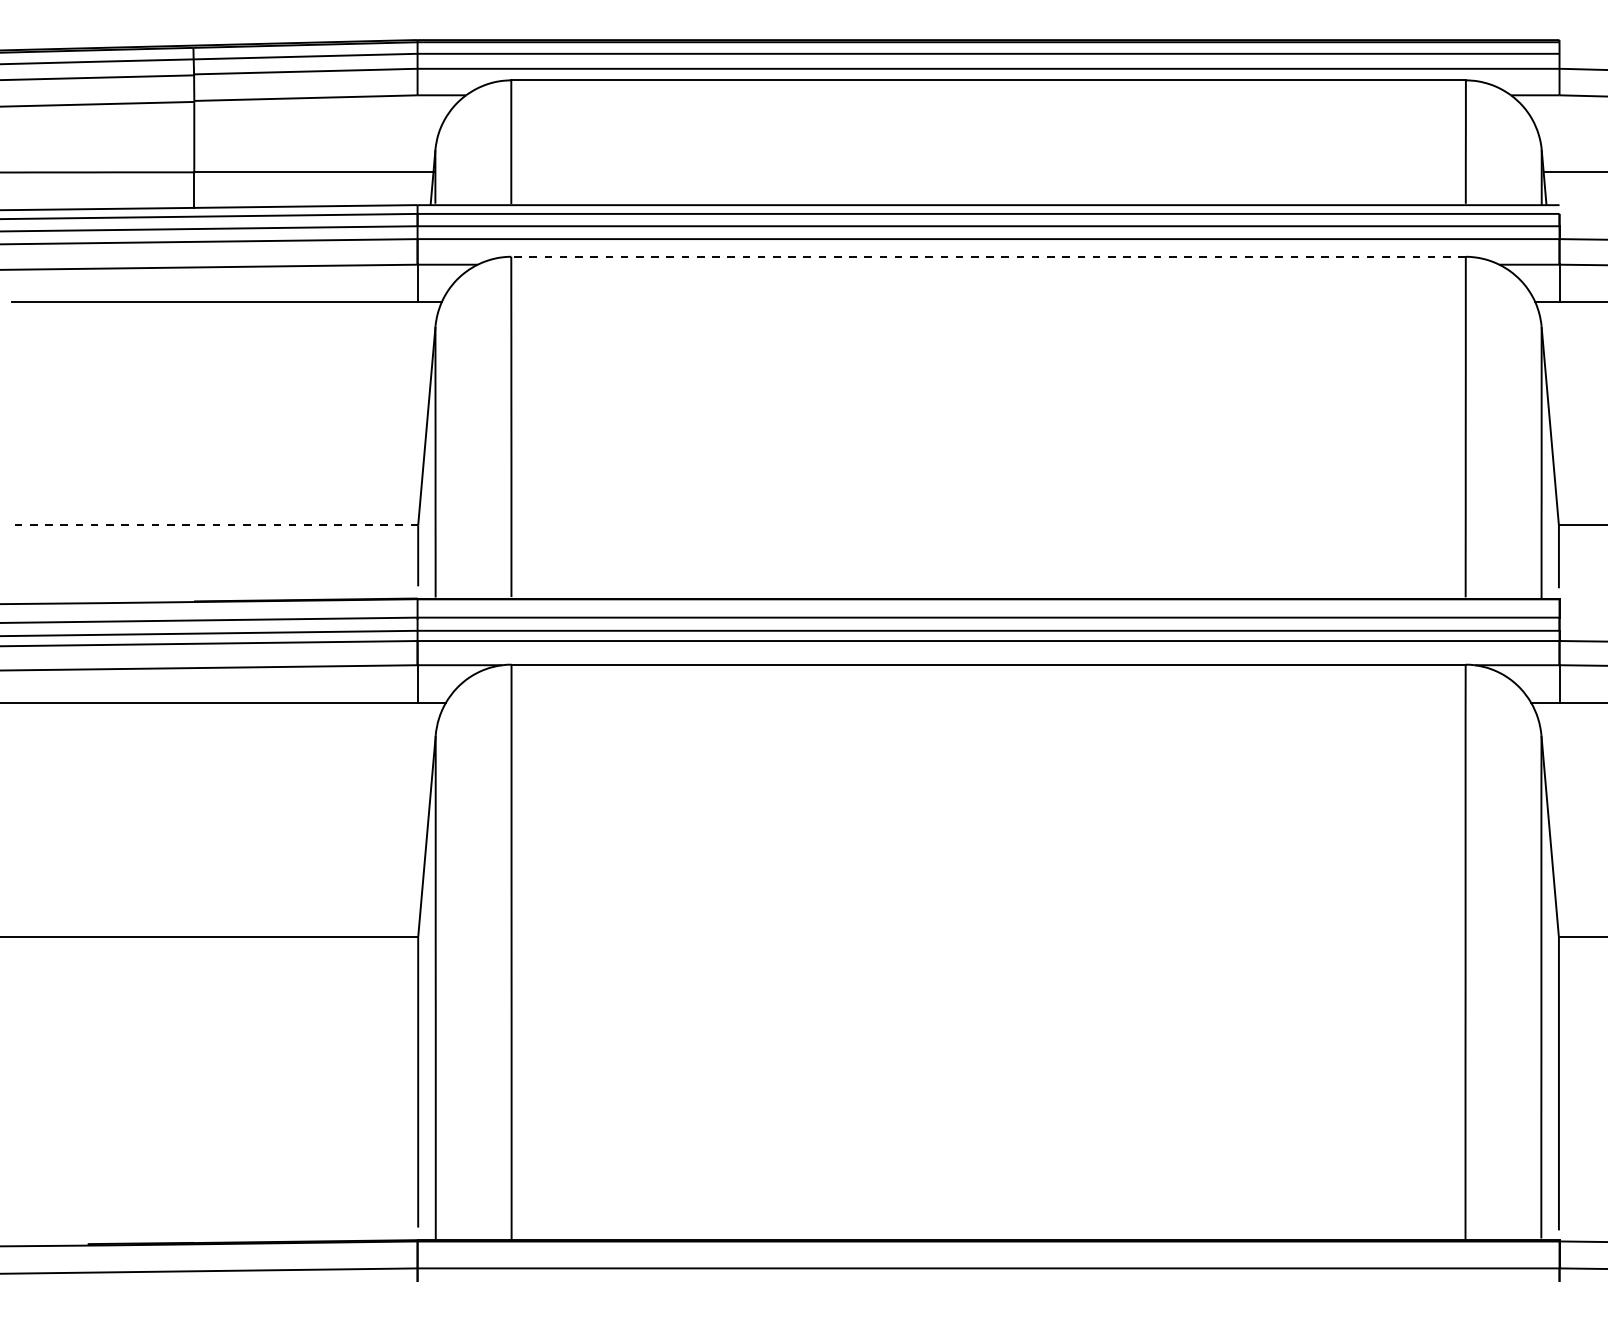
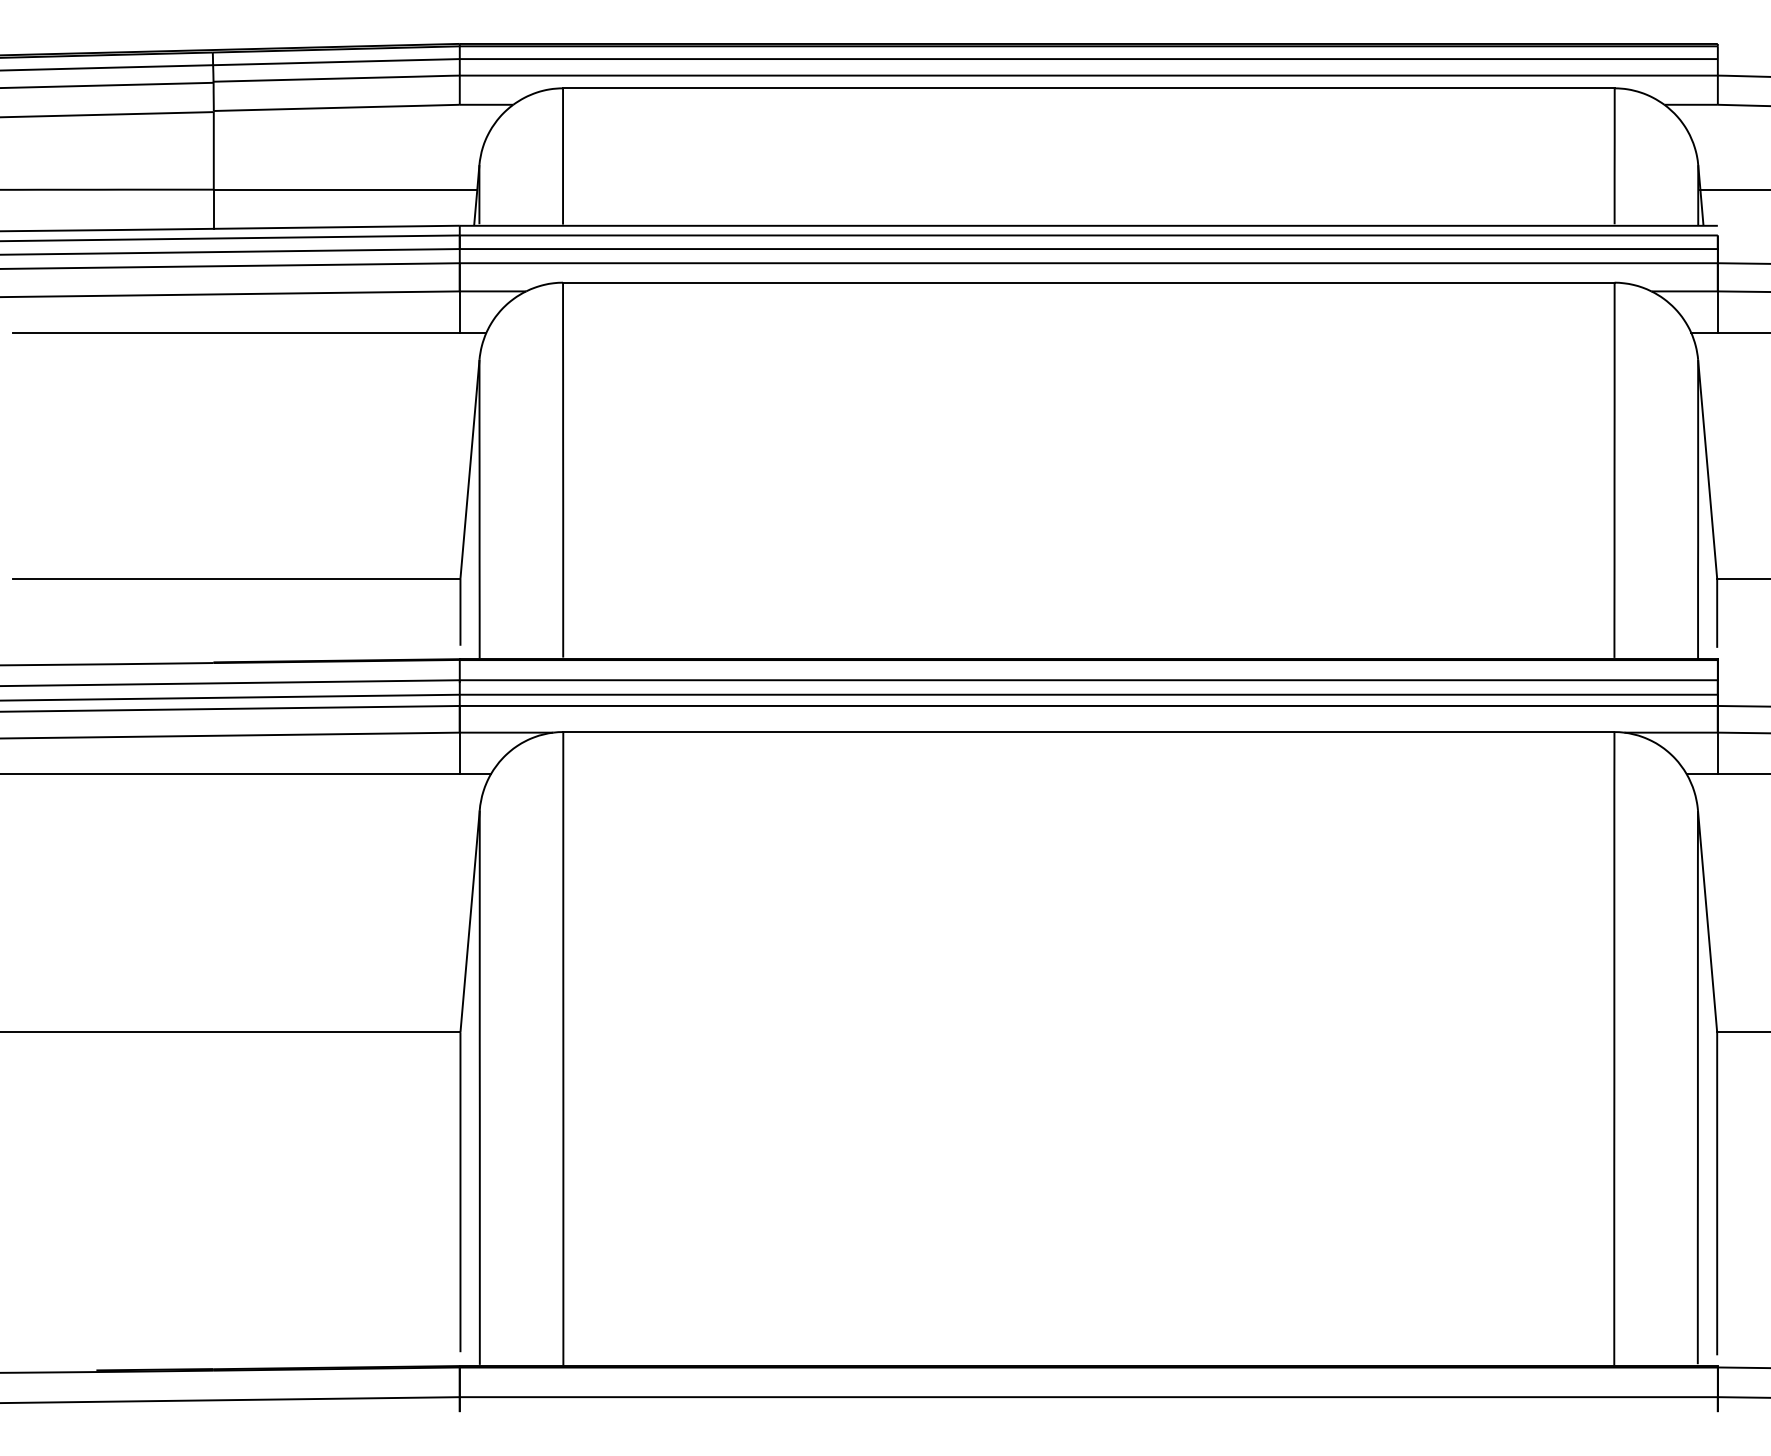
line: (988, 256) -> (1088, 282), dashed -> solid
line: (214, 525) -> (236, 578), dashed -> solid

